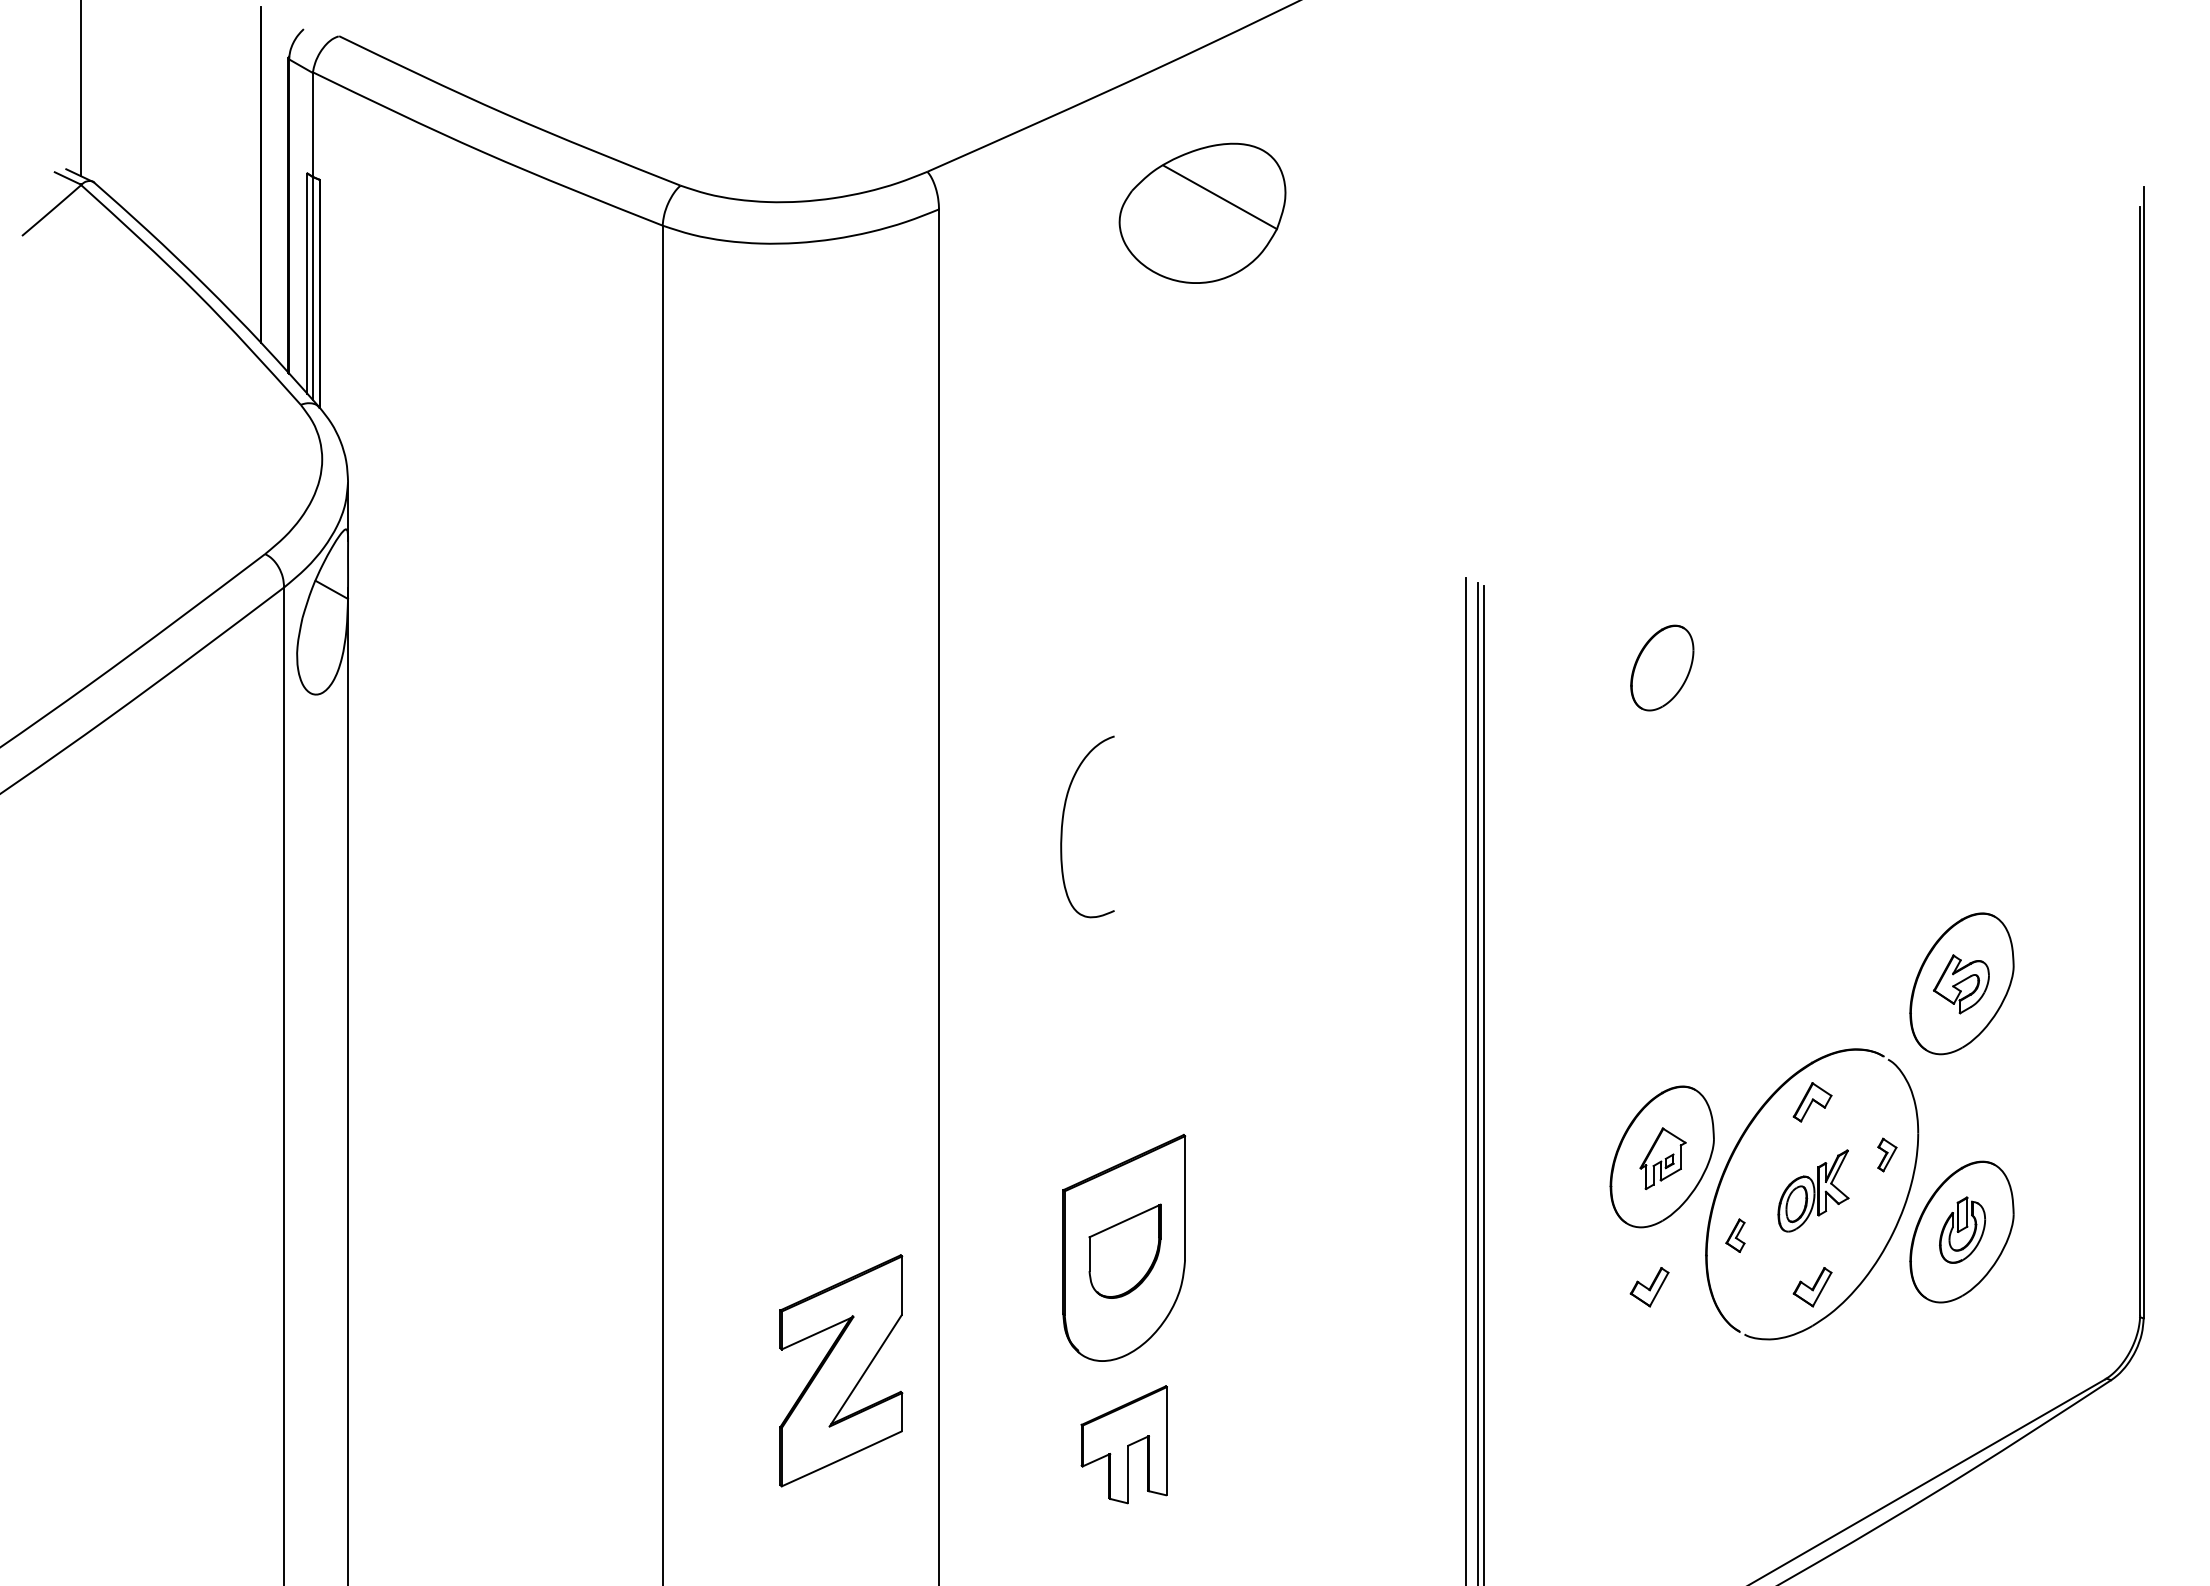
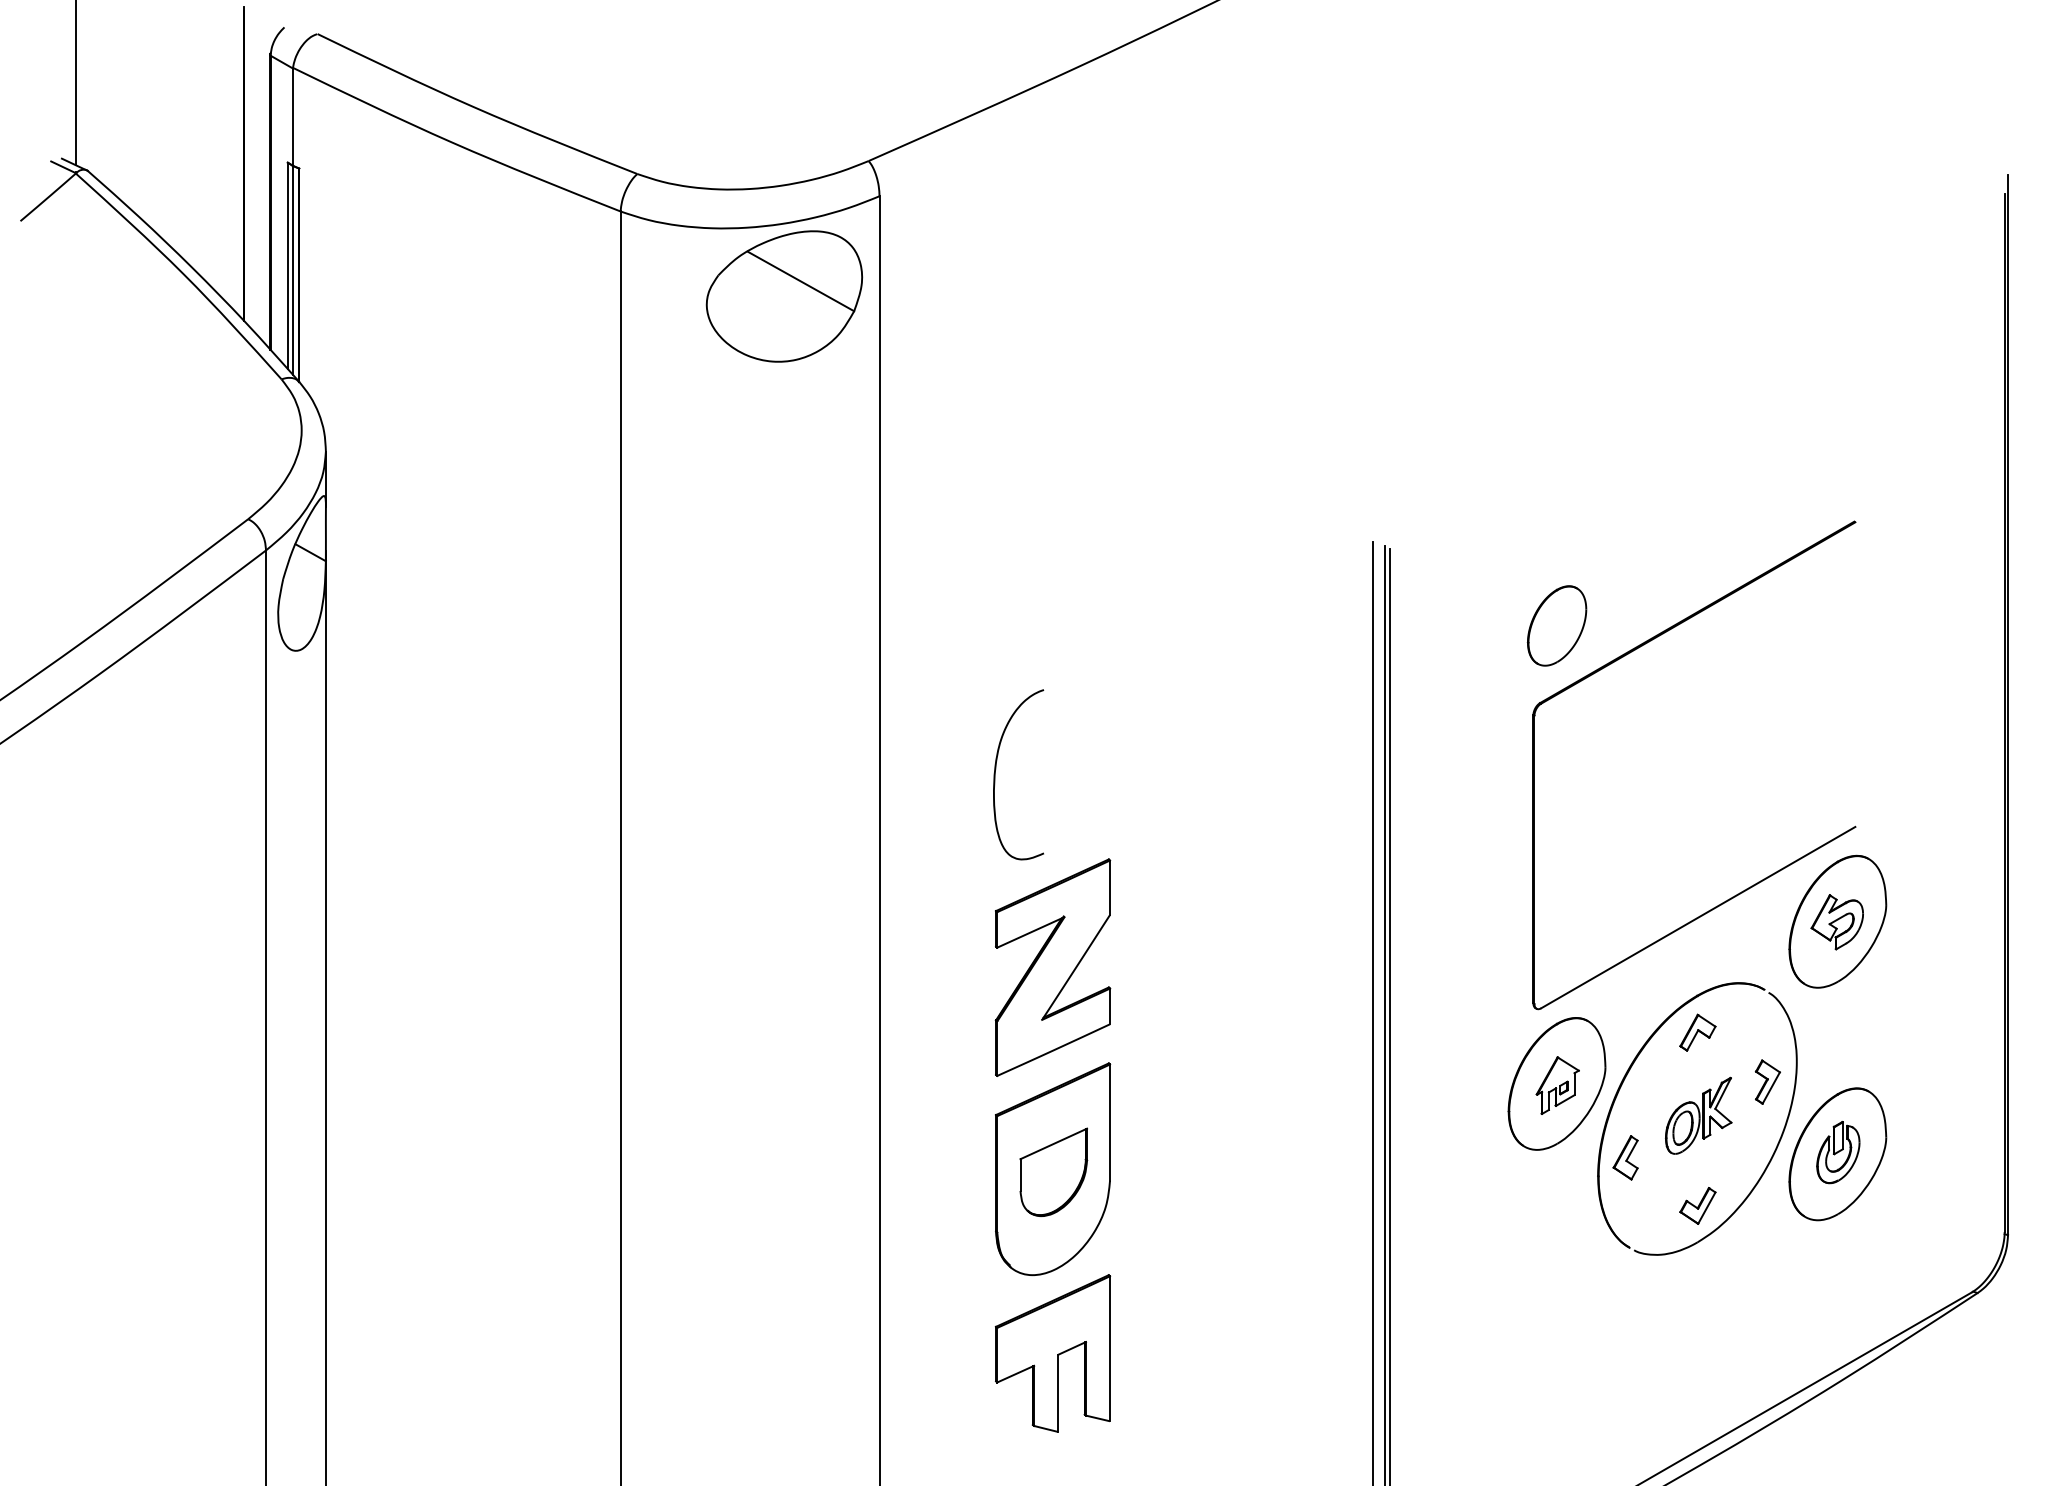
part: (1202, 212) -> (784, 295), moved
part: (1740, 697) -> (1630, 653), added
part: (1887, 1154) -> (1768, 1081), size x1.43
part: (1735, 1235) -> (1625, 1157), size x1.43
part: (1649, 1287) -> (1545, 1206), removed
part: (841, 1370) -> (1053, 967), moved
part: (1124, 1444) -> (1053, 1353), size x1.43

